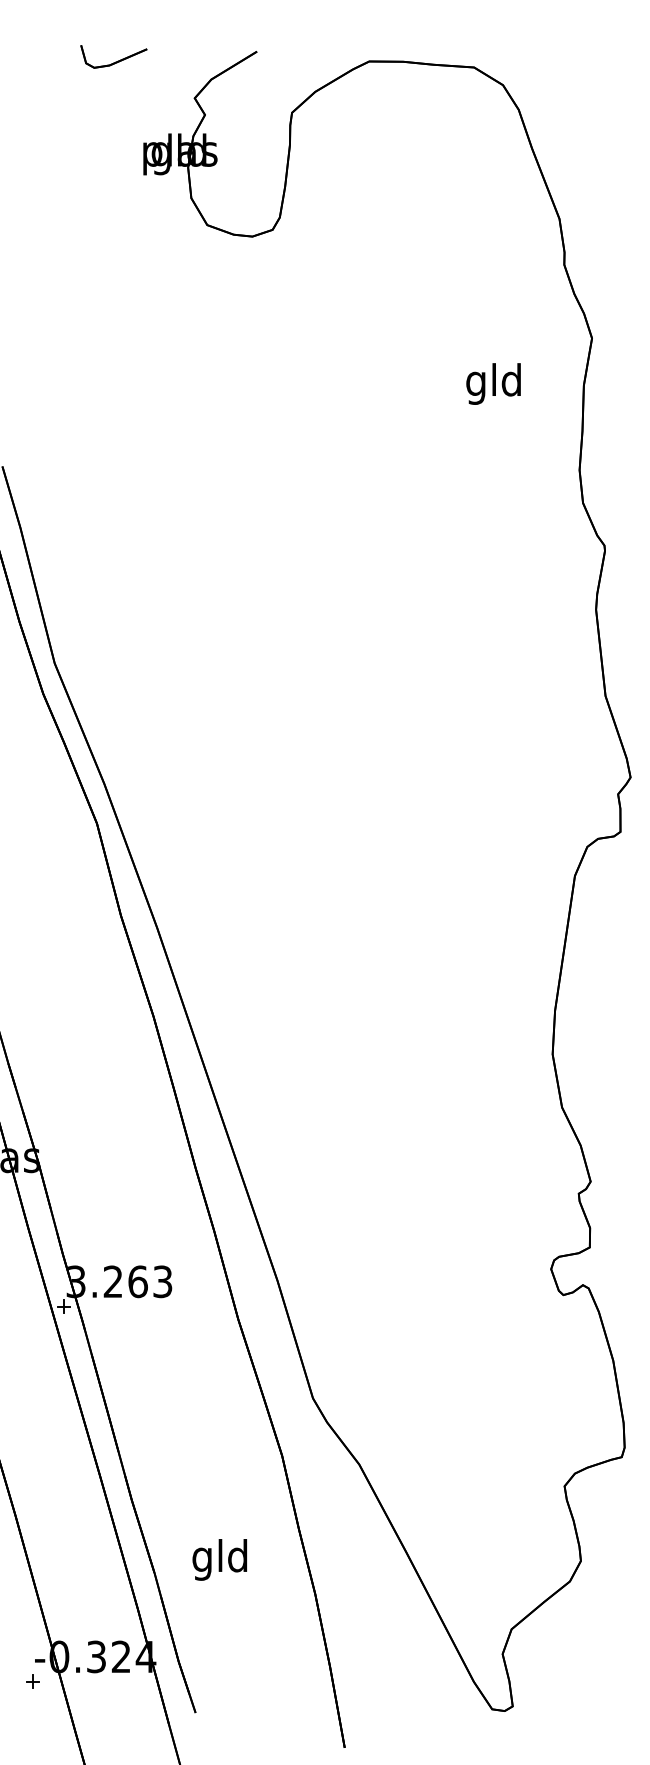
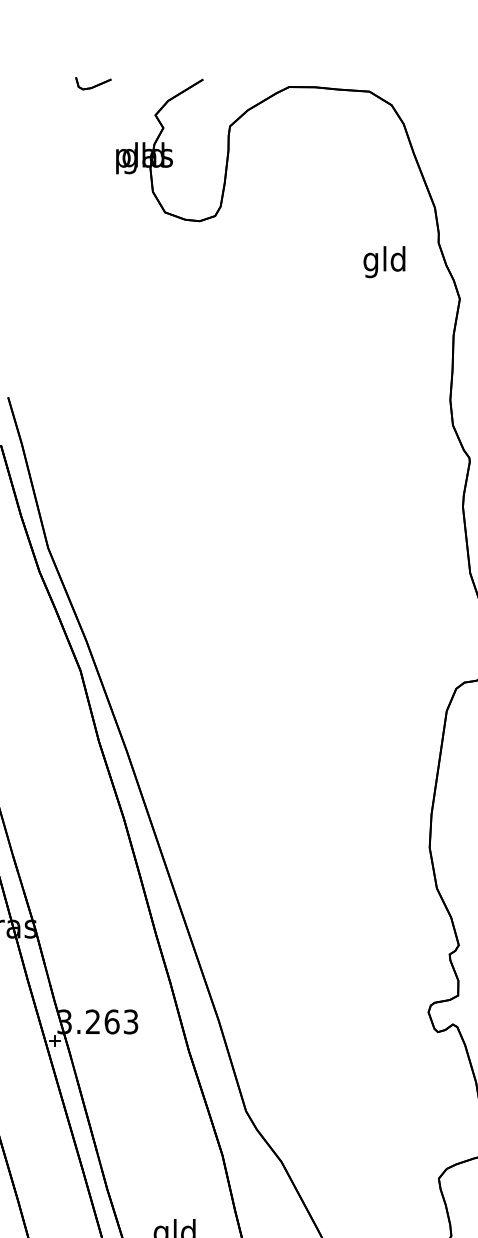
part: (113, 56) -> (93, 83), size x0.7
text: (493, 383) -> (384, 261), moved

